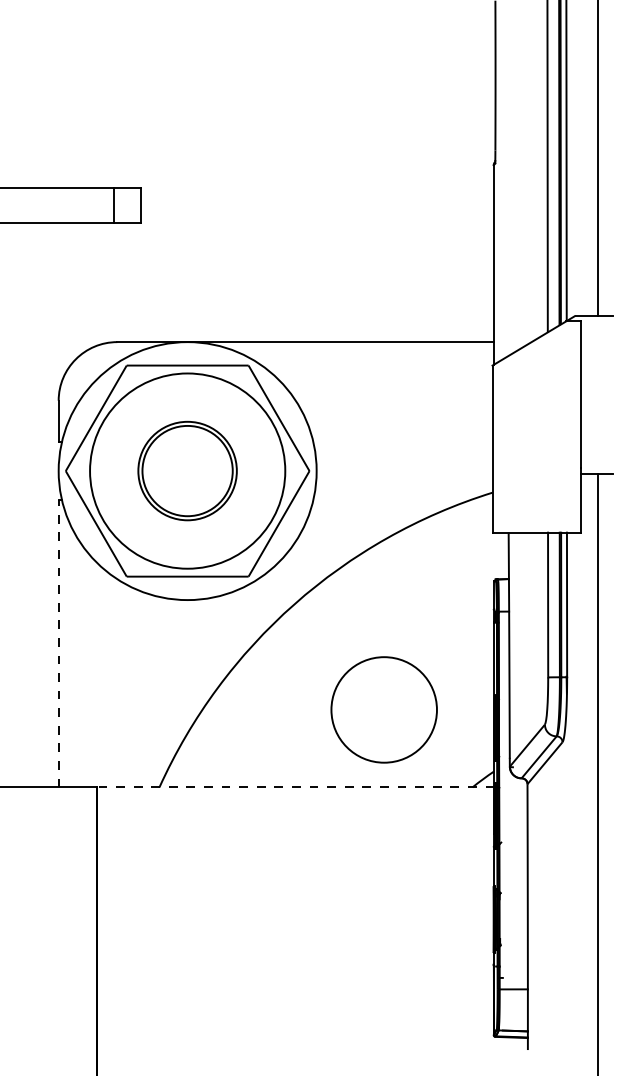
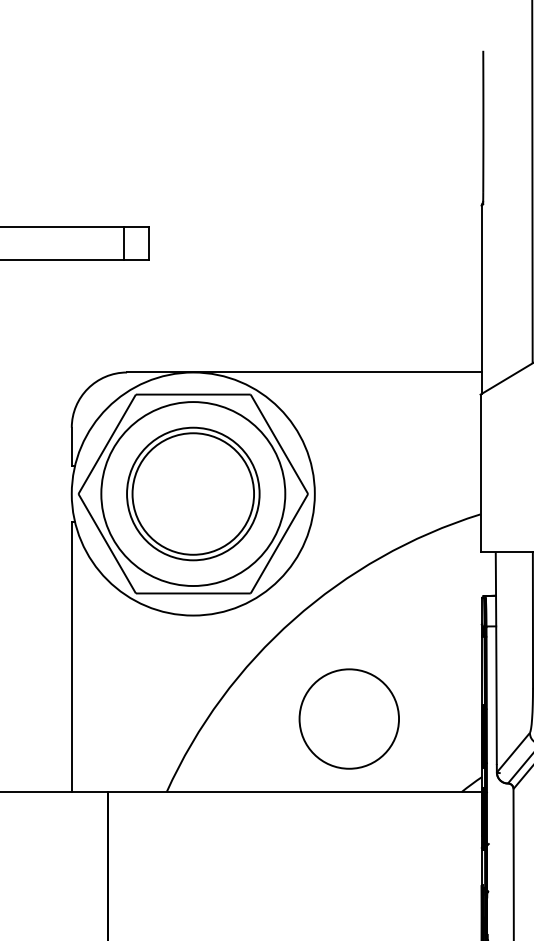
part: (187, 470) -> (193, 493), size x1.43
line: (58, 643) -> (71, 656), dashed -> solid
circle: (383, 709) -> (348, 718), moved
line: (295, 787) -> (294, 792), dashed -> solid

